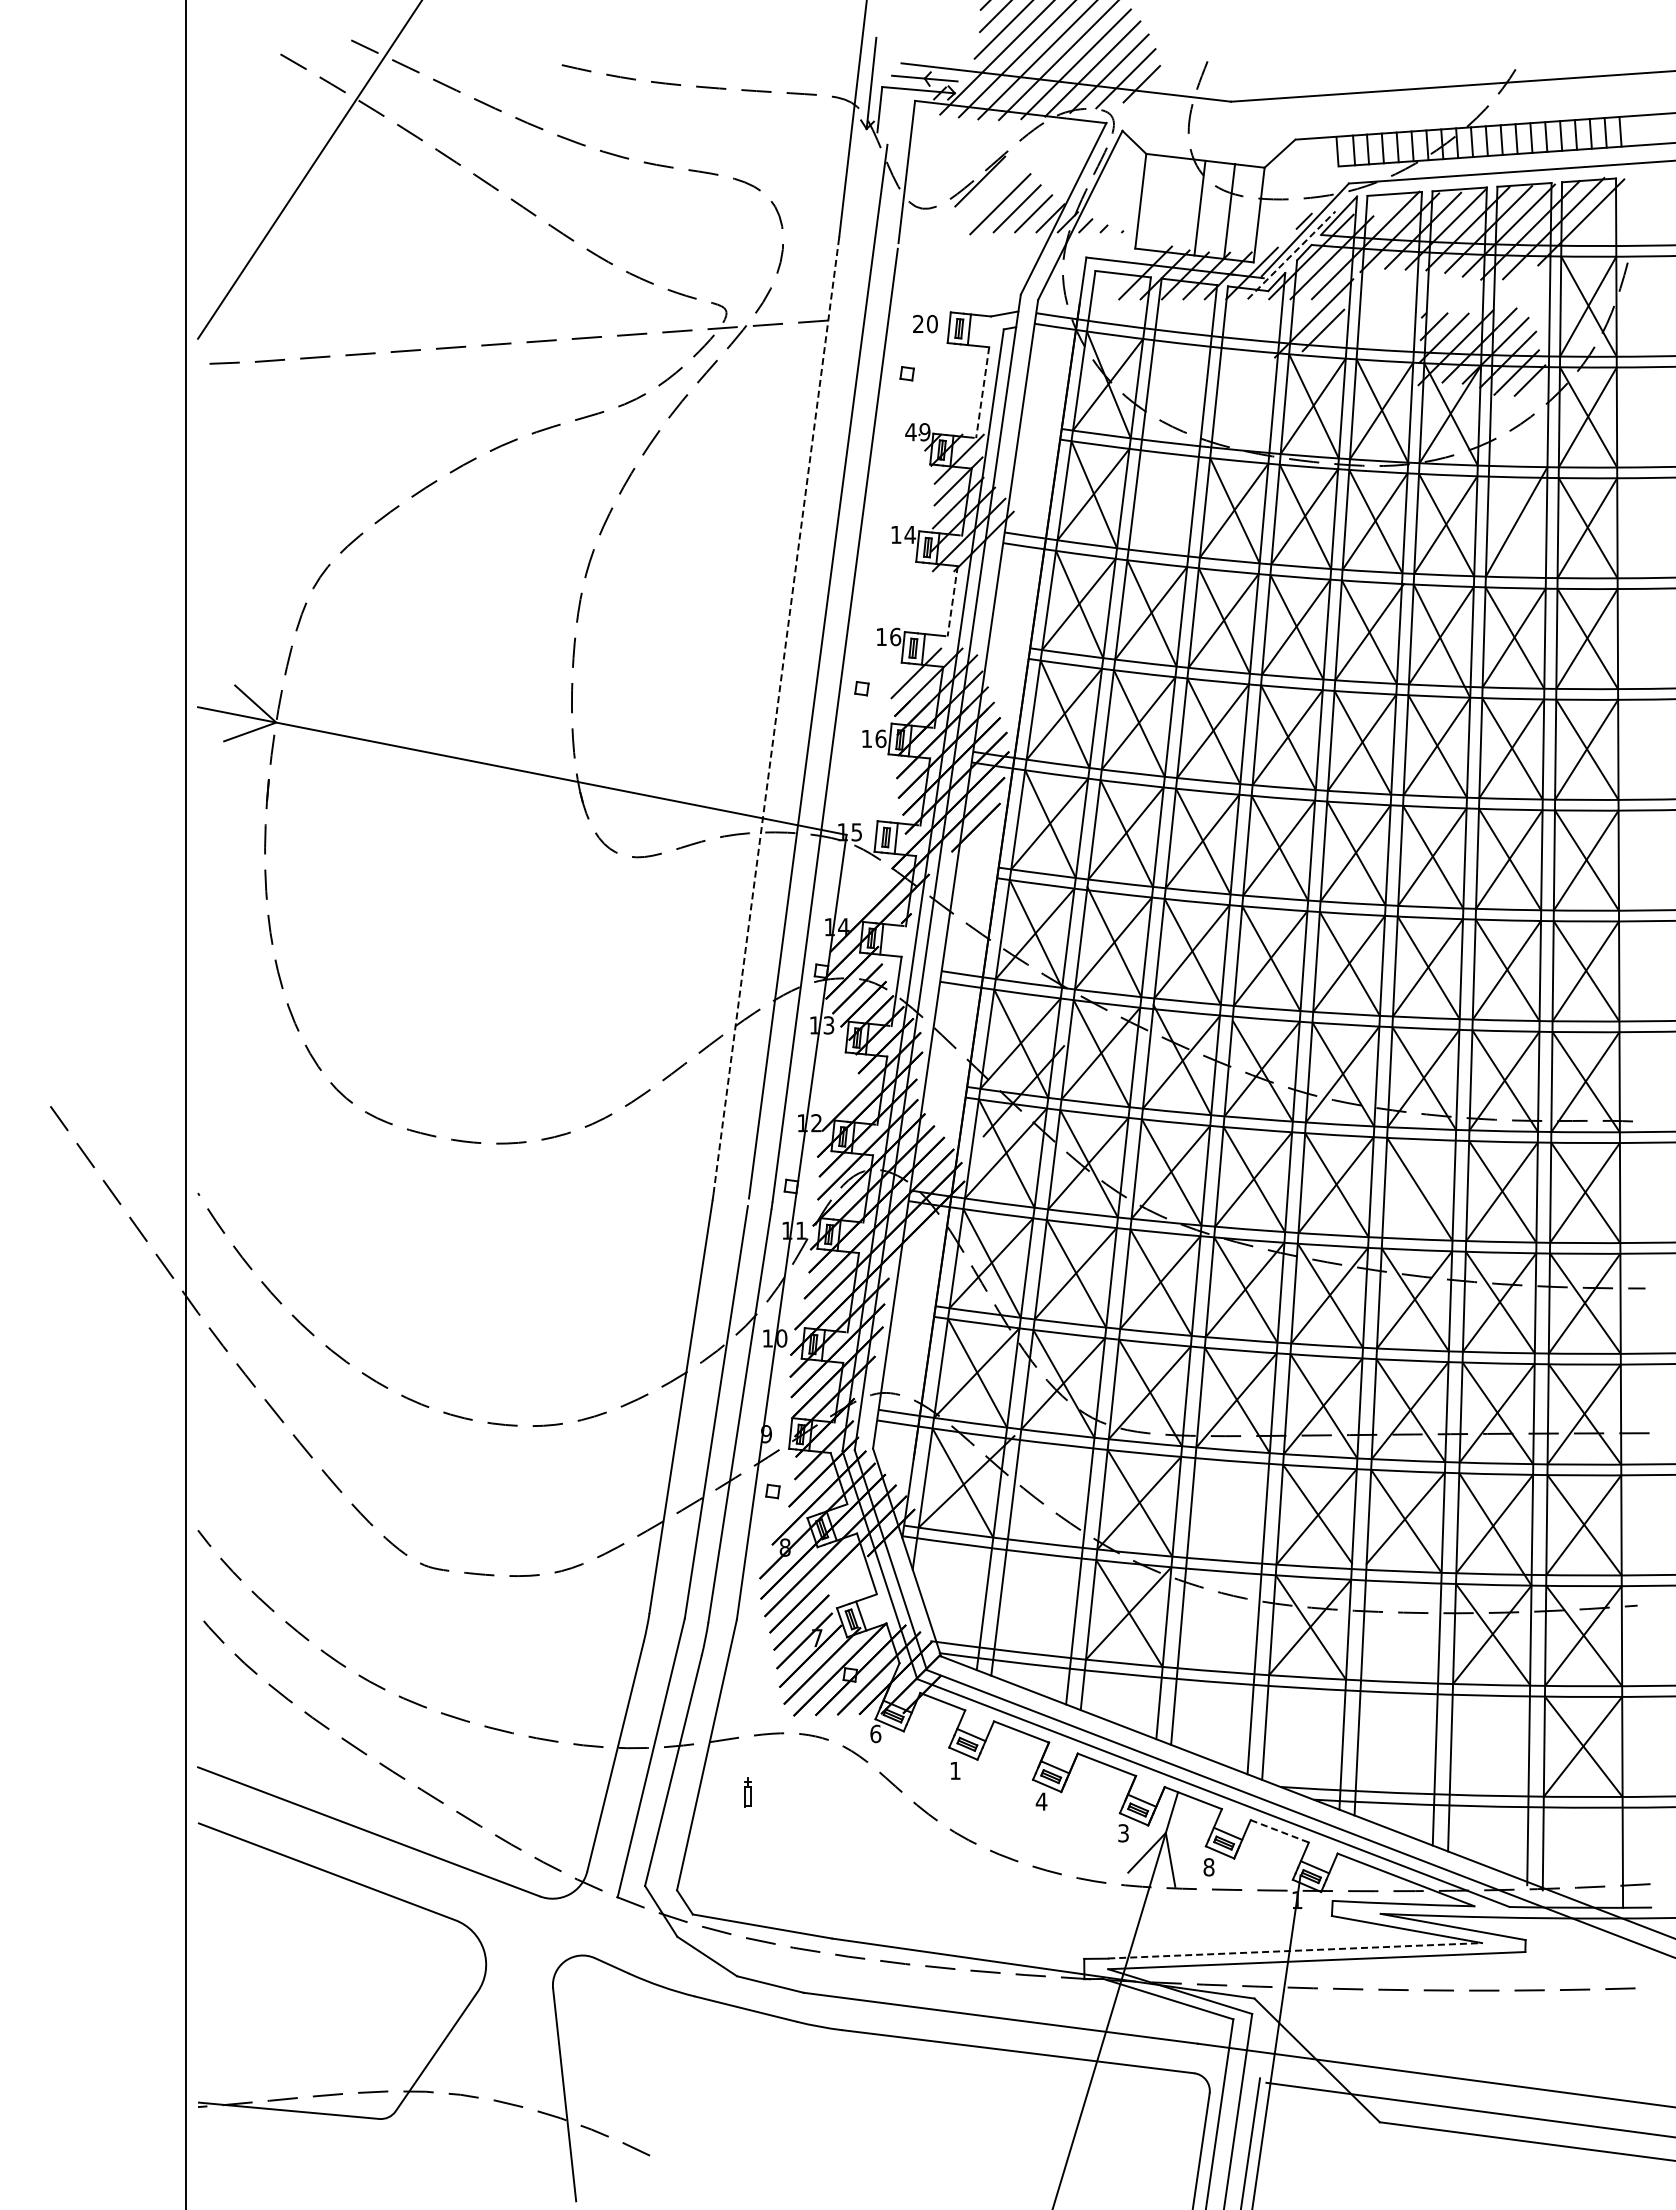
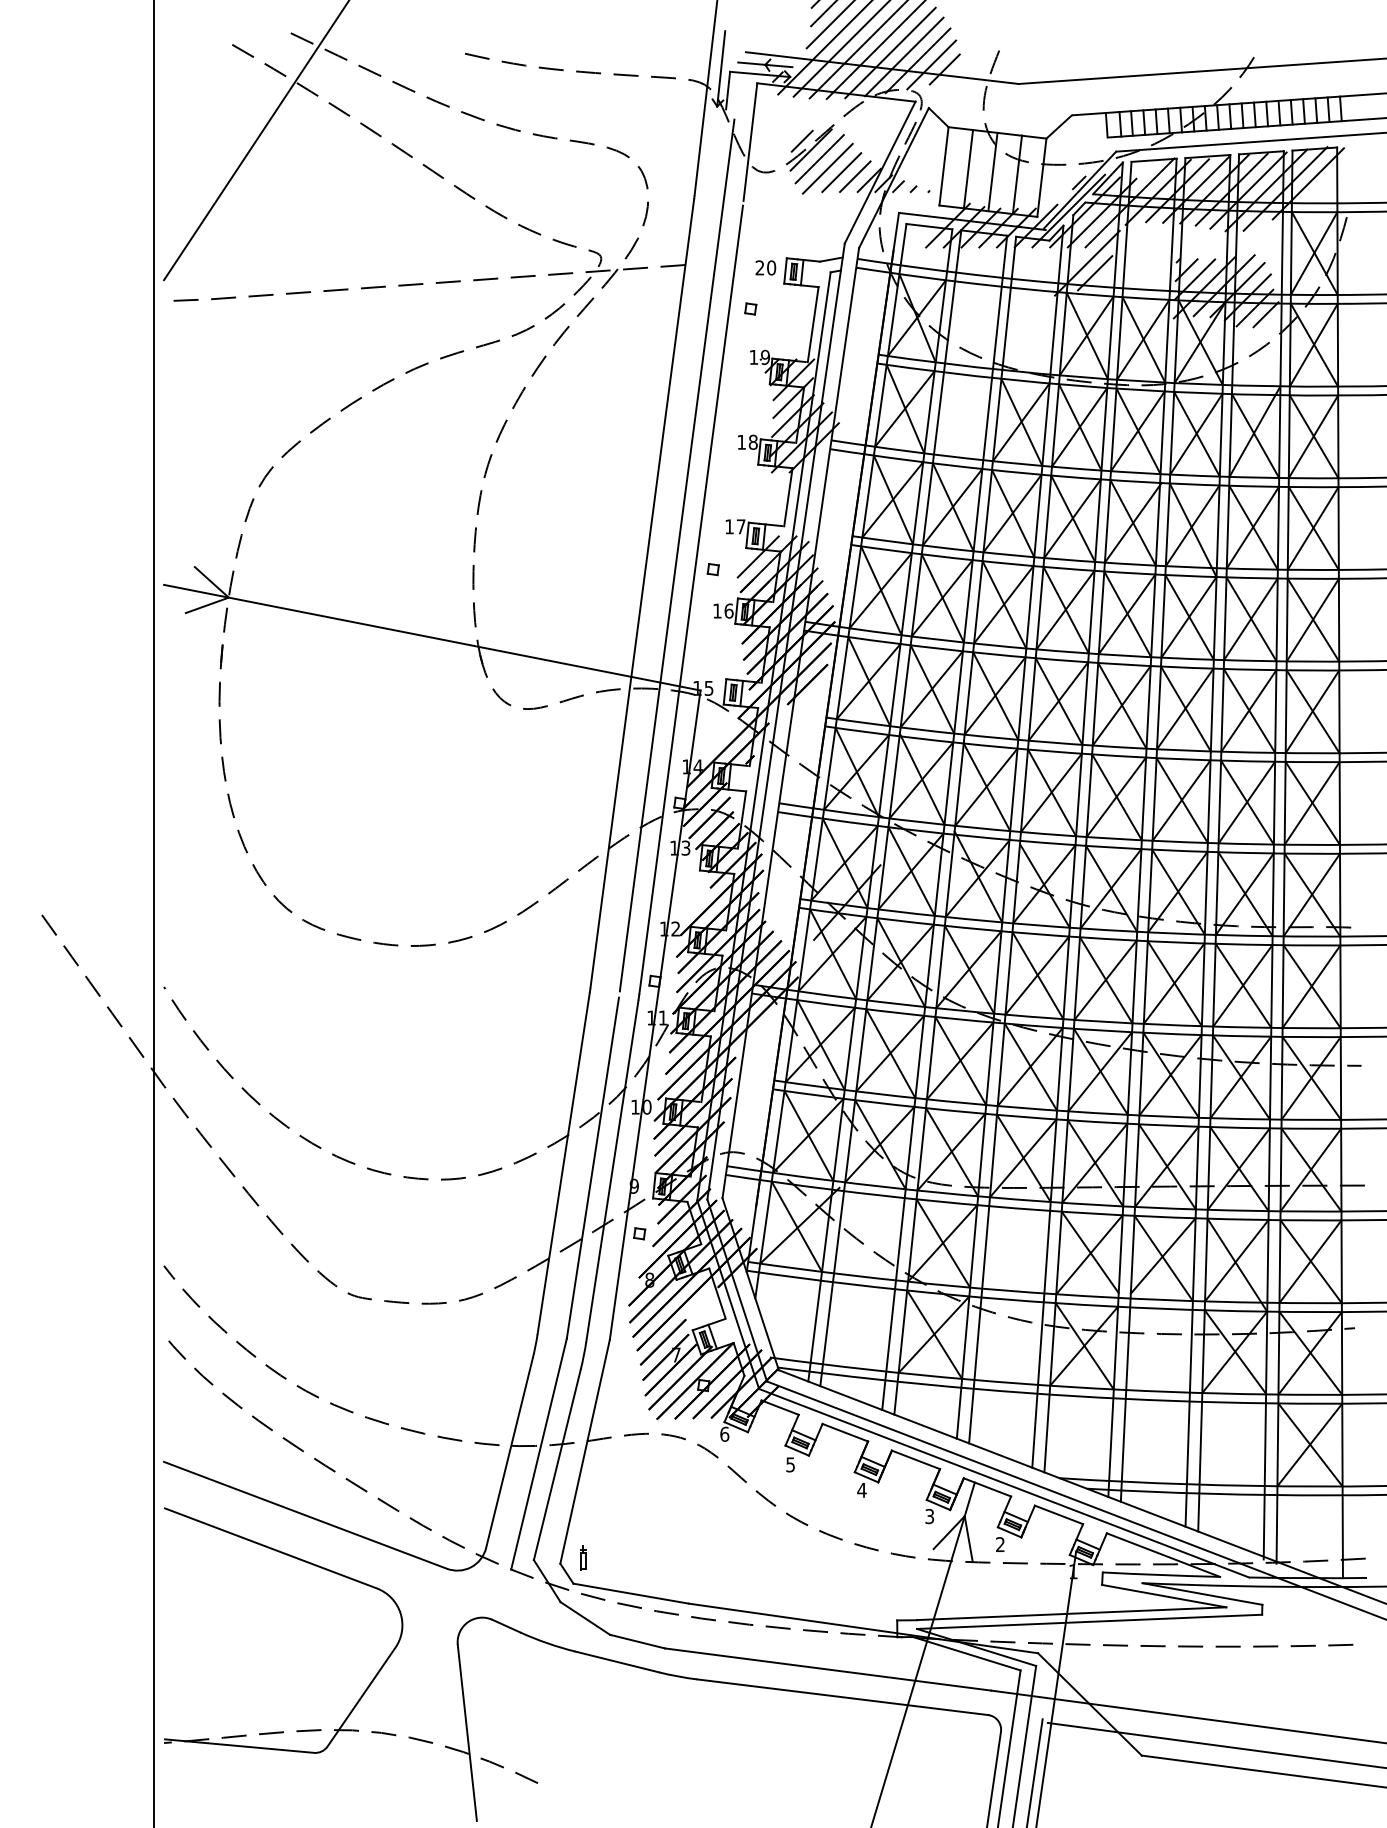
line: (969, 170) -> (802, 140), added
line: (990, 192) -> (819, 159), added
line: (1169, 204) -> (967, 169), added
line: (1291, 255) -> (1068, 211), dashed -> solid
line: (982, 392) -> (813, 324), dashed -> solid
text: (910, 432) -> (753, 357), 49 -> 19
line: (1516, 527) -> (1254, 436), added
text: (910, 534) -> (753, 442), 14 -> 18
line: (952, 601) -> (788, 497), dashed -> solid
text: (895, 636) -> (741, 526), 16 -> 17
line: (776, 717) -> (642, 593), dashed -> solid
line: (1418, 1188) -> (1173, 983), added
text: (955, 1771) -> (790, 1465), 1 -> 5
part: (747, 1792) -> (583, 1558), moved
line: (1280, 1831) -> (1059, 1515), dashed -> solid
text: (1208, 1867) -> (1000, 1544), 8 -> 2
line: (1295, 1950) -> (1071, 1613), dashed -> solid

